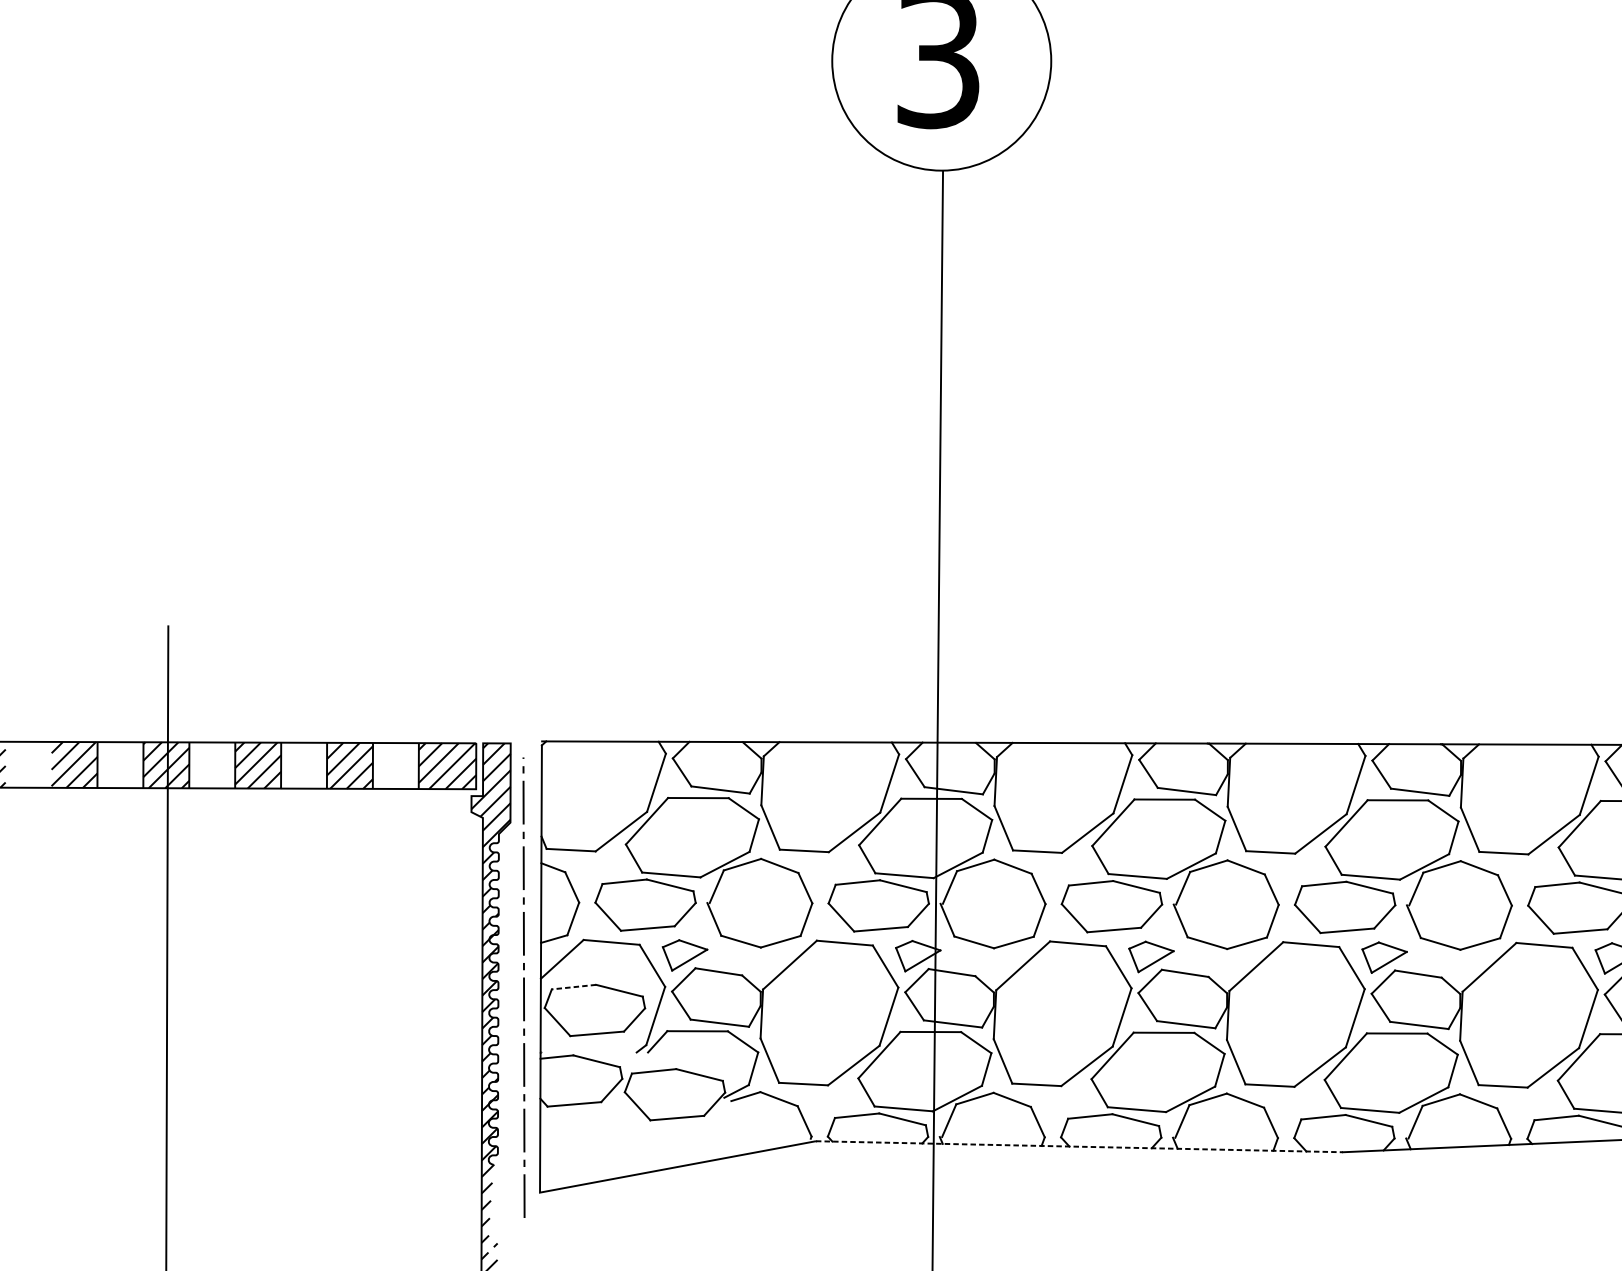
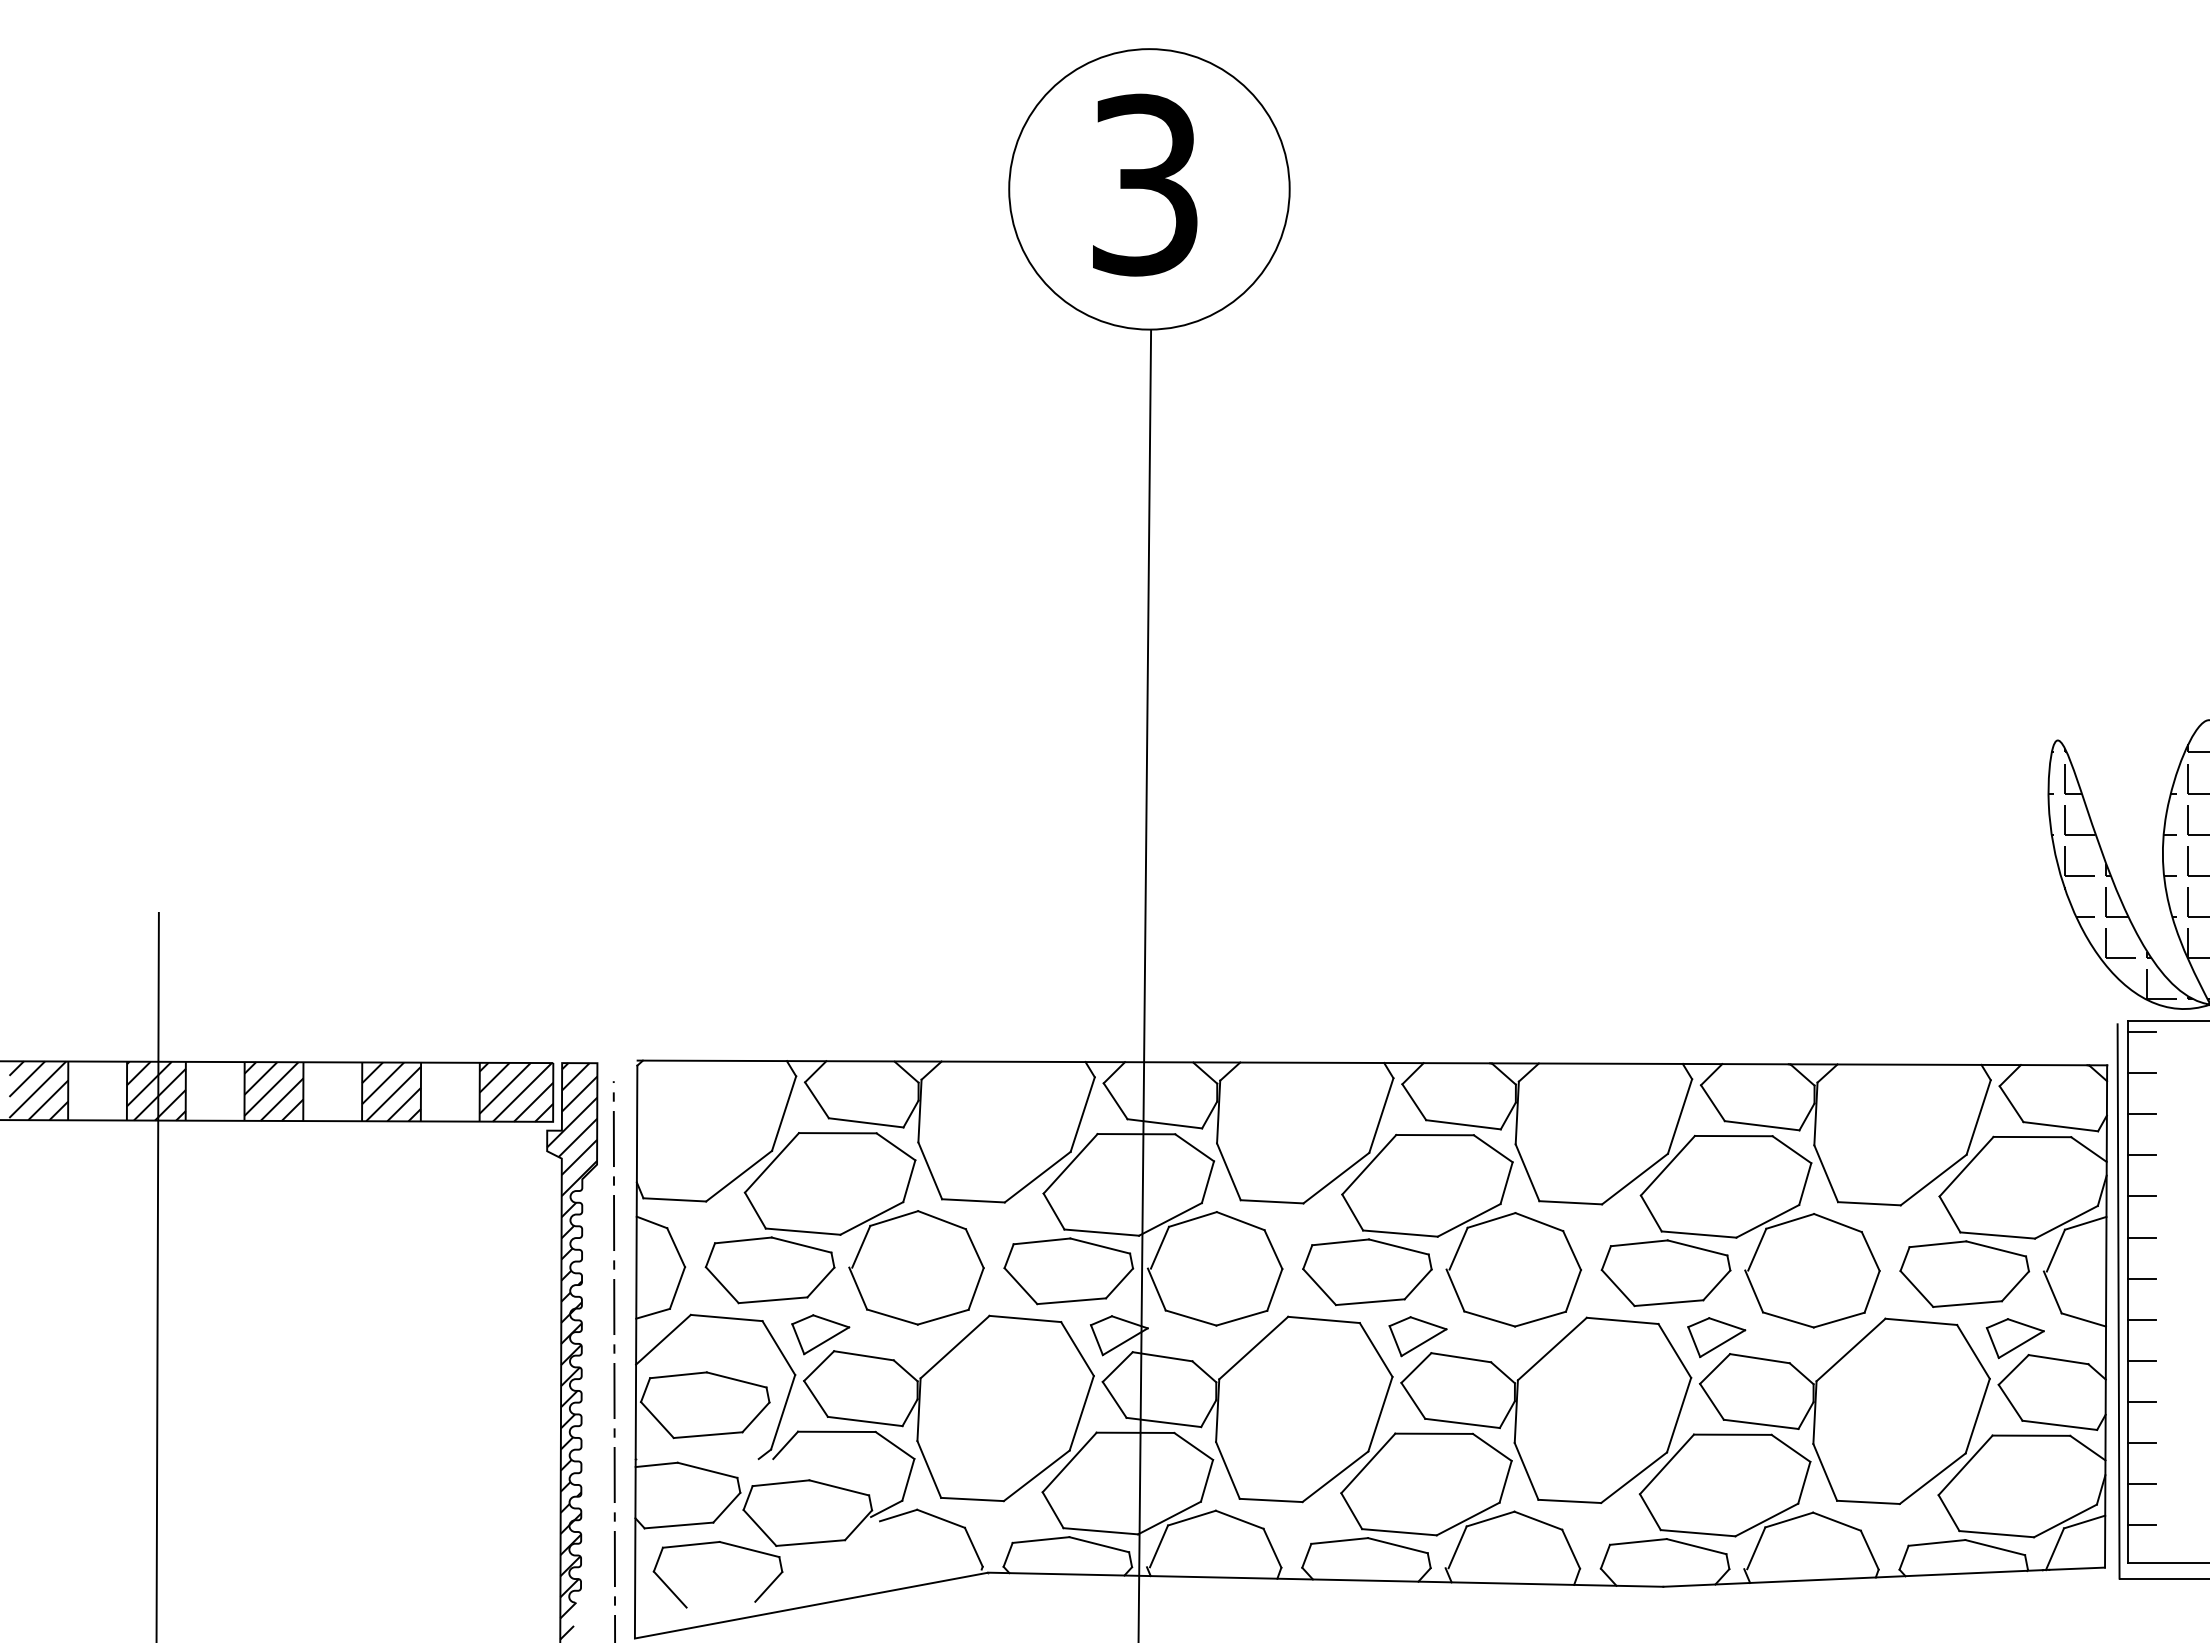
line: (574, 987) -> (678, 1375), dashed -> solid
part: (609, 1119) -> (724, 1544), added
line: (1079, 1146) -> (1325, 1579), dashed -> solid

